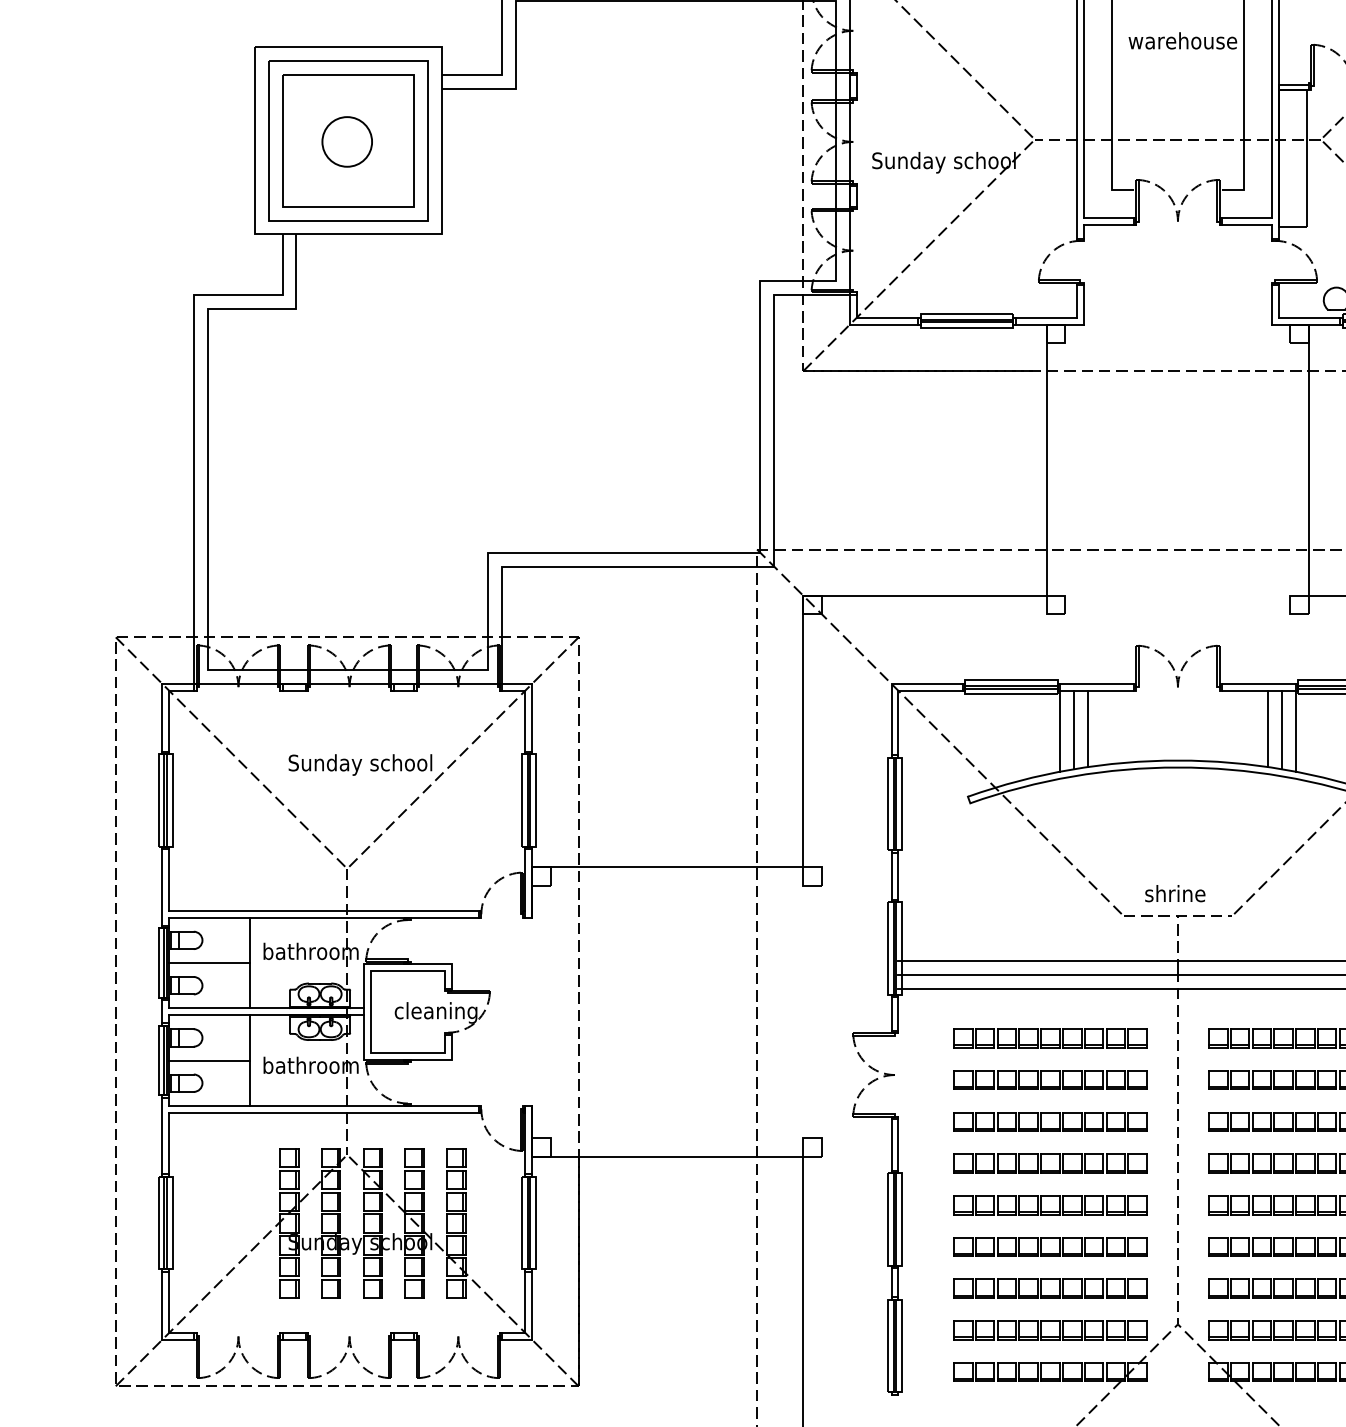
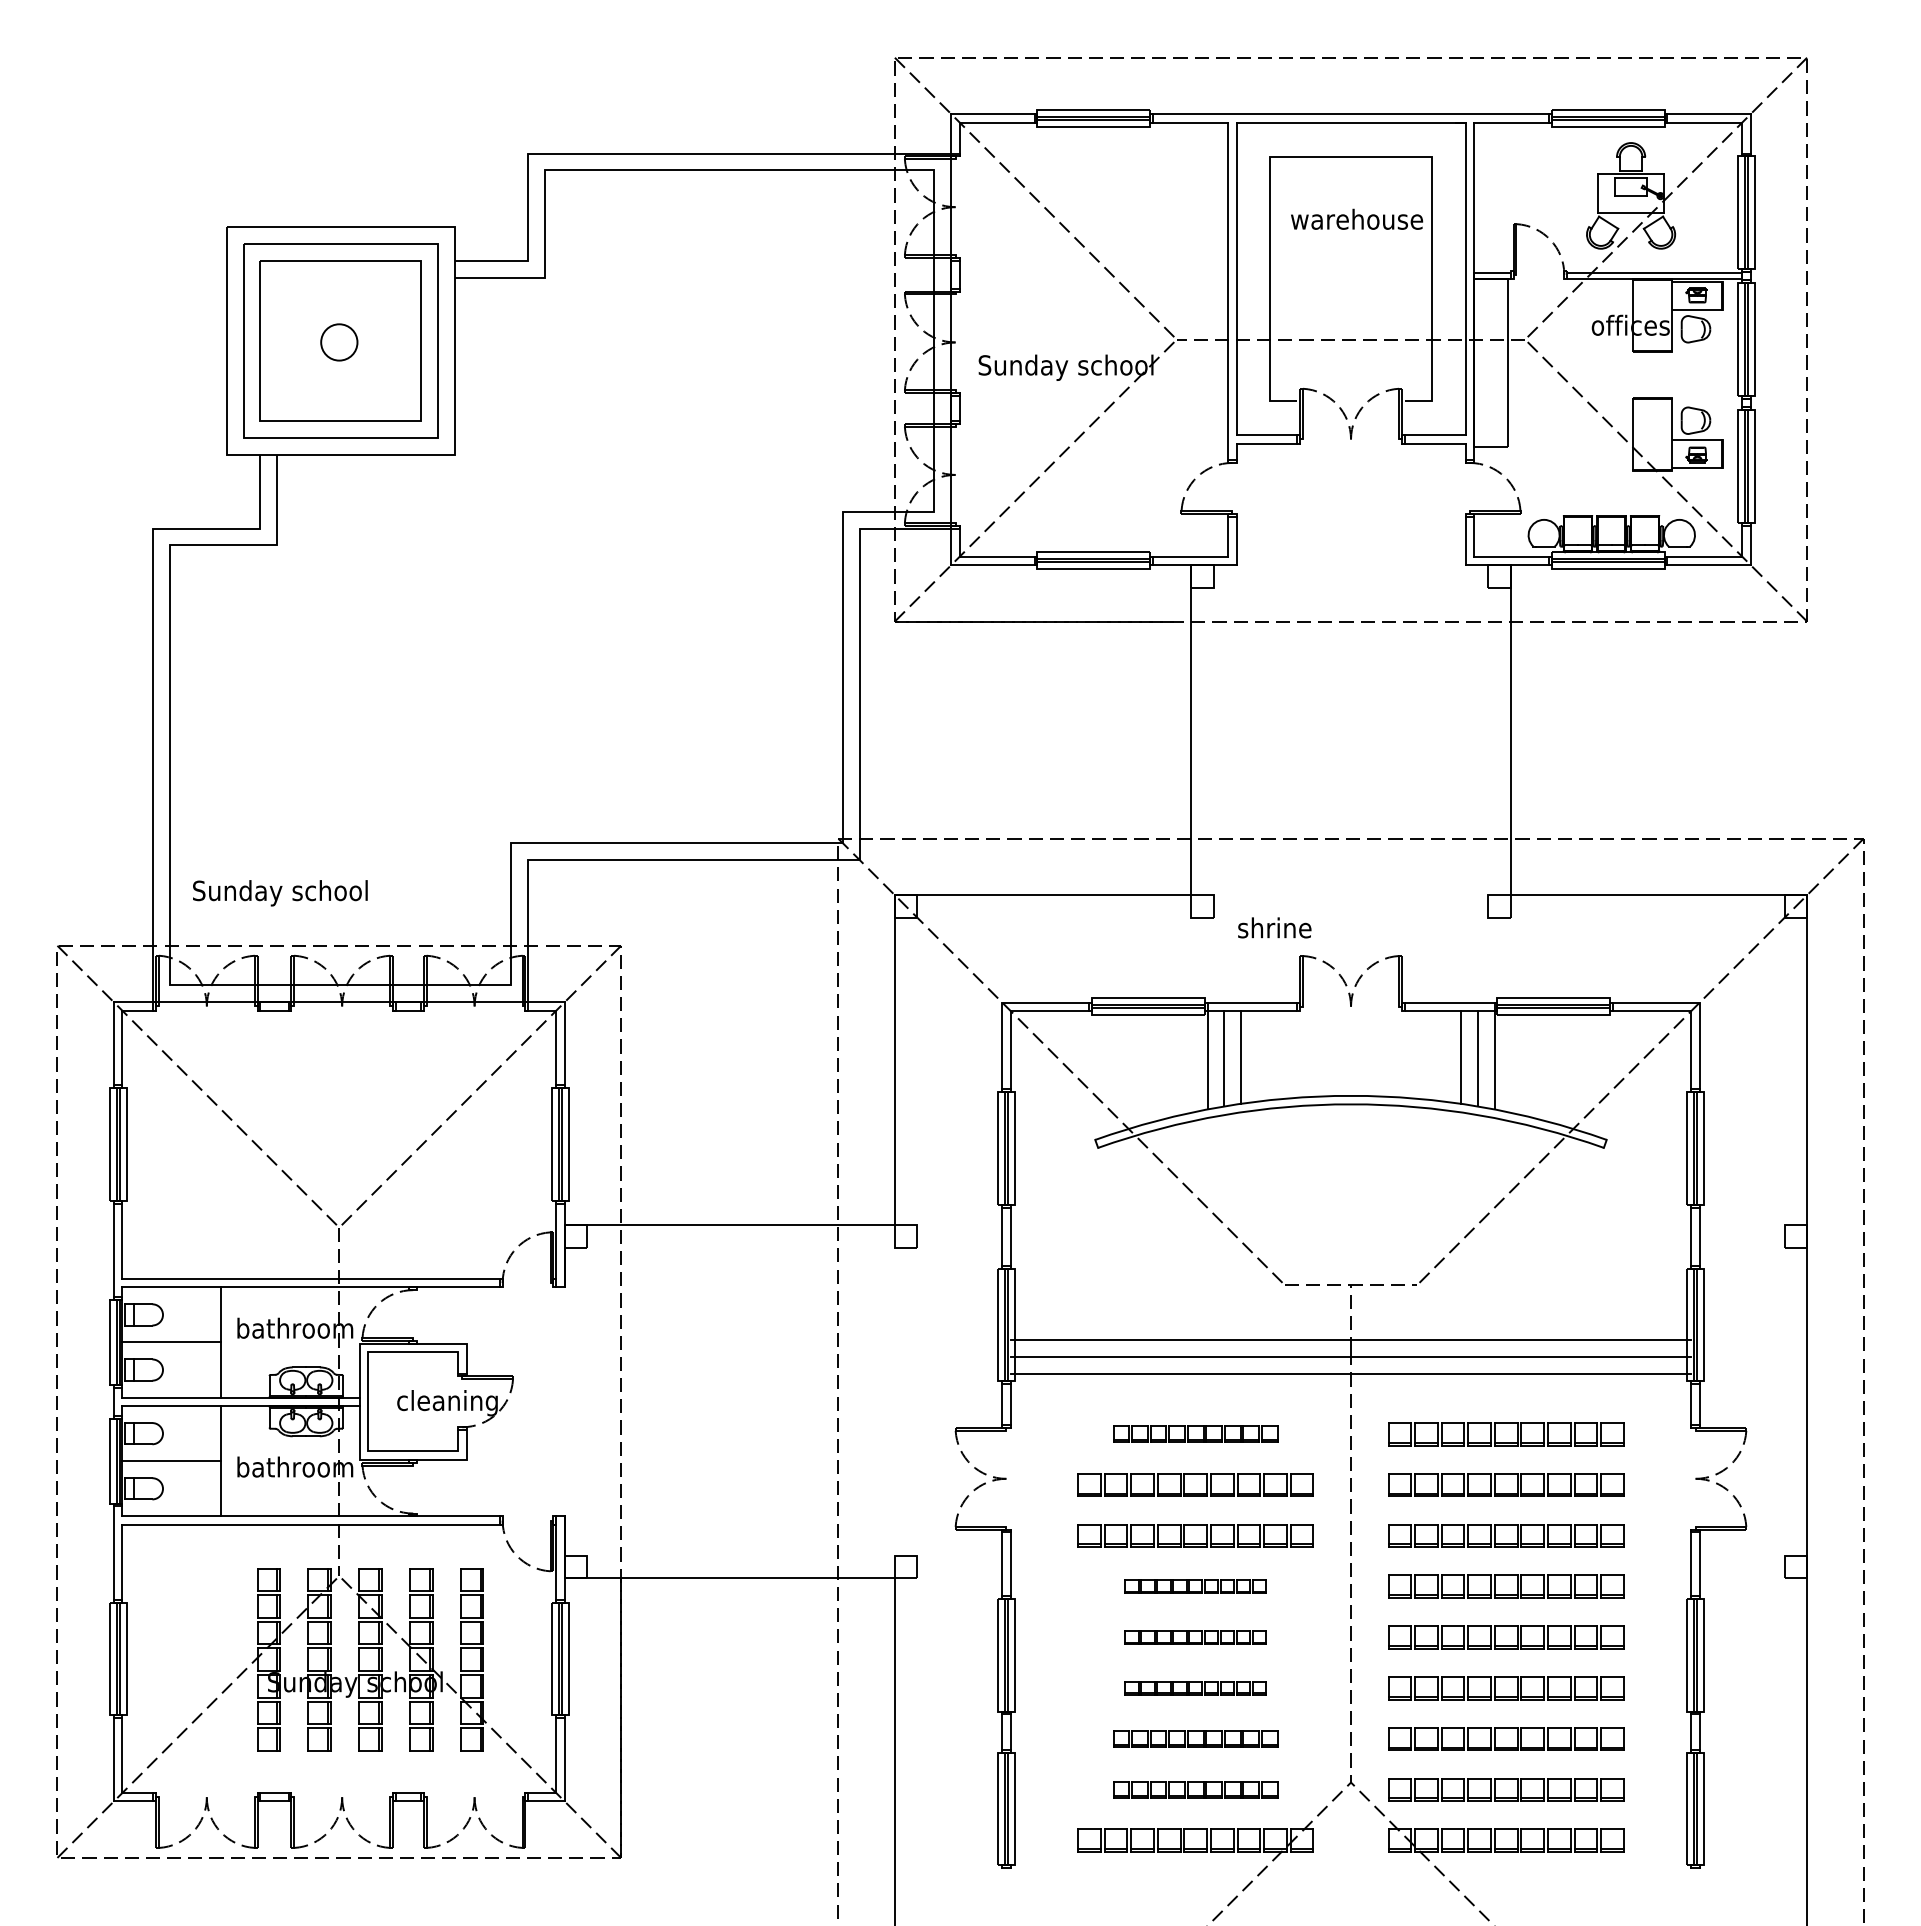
circle: (347, 141) -> (339, 342), size x0.6
text: (360, 765) -> (280, 893), moved
text: (1175, 893) -> (1274, 927), moved
part: (1050, 1038) -> (1195, 1434), size x0.7
part: (1050, 1163) -> (1195, 1586), size x0.6
part: (1050, 1205) -> (1195, 1637), size x0.6
part: (1050, 1247) -> (1195, 1688), size x0.6
part: (1050, 1288) -> (1195, 1738), size x0.7
part: (1050, 1330) -> (1195, 1789), size x0.7

